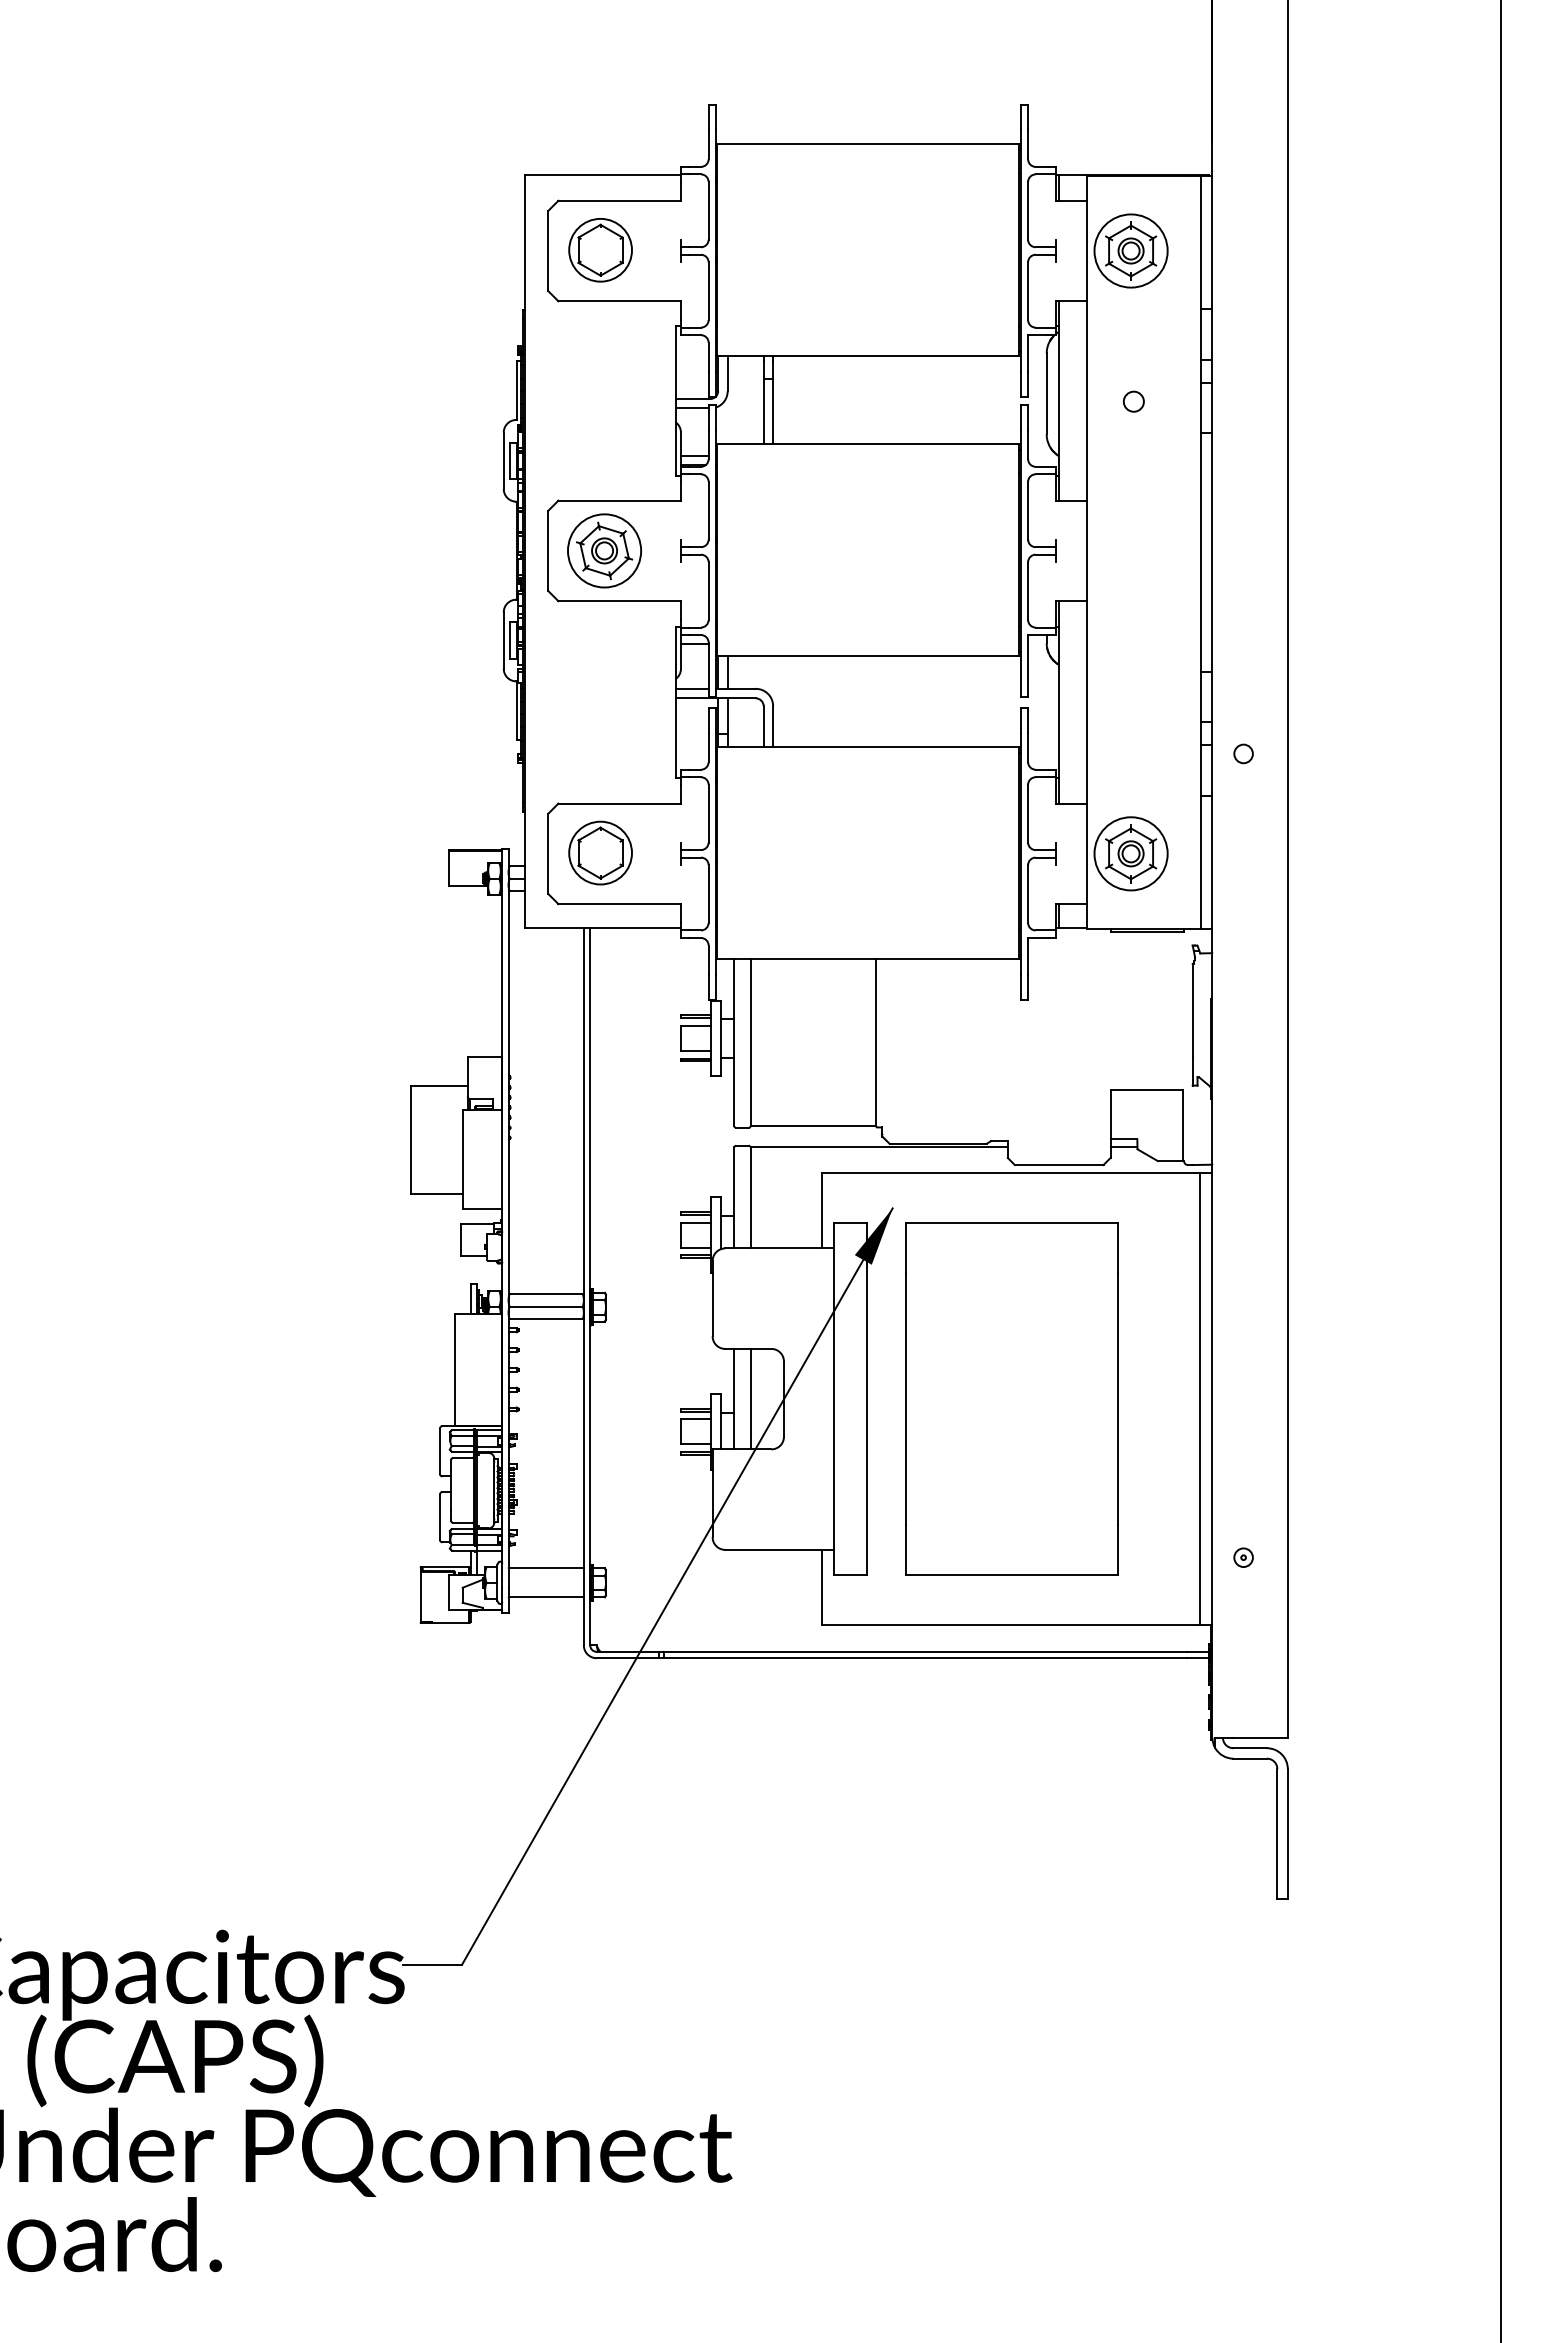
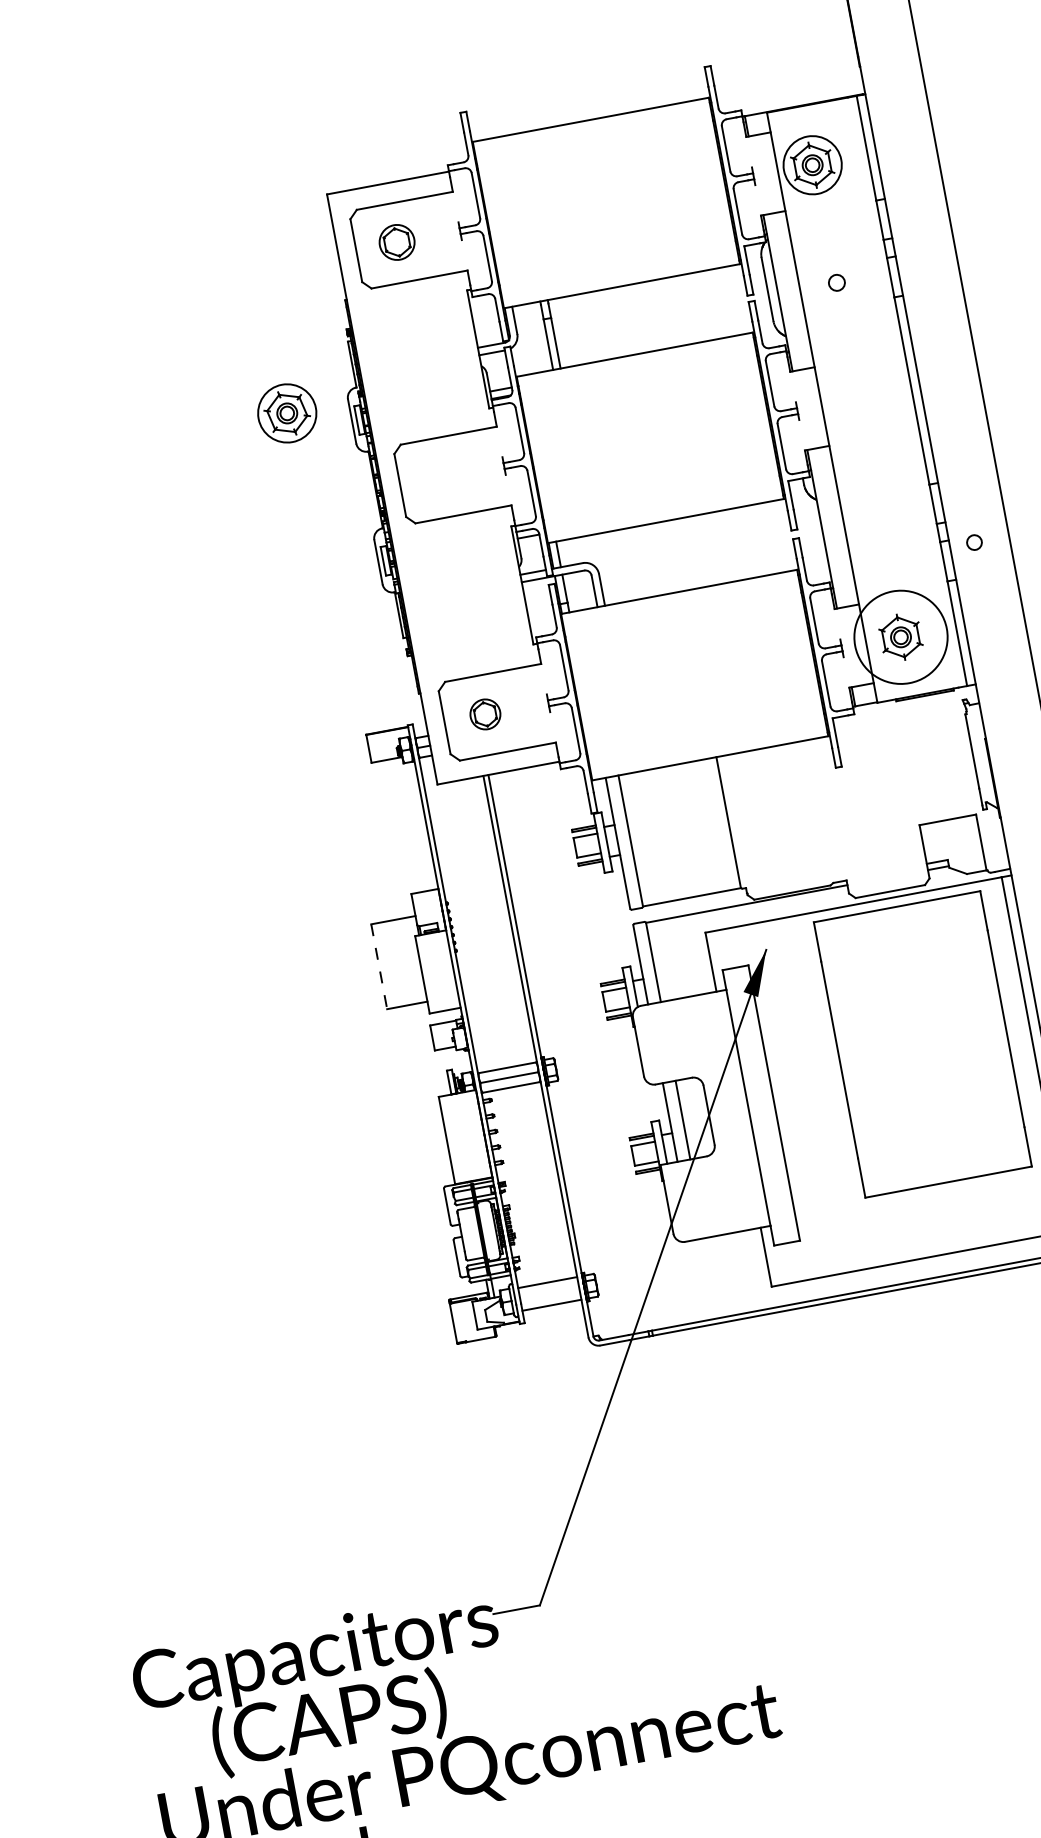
part: (600, 250) -> (397, 242), size x0.7
part: (604, 550) -> (287, 413), moved
part: (600, 852) -> (485, 714), size x0.6
circle: (1130, 853) -> (900, 637), size x1.6
line: (411, 1140) -> (379, 967), solid -> dashed
part: (1011, 1398) -> (922, 1043), moved

